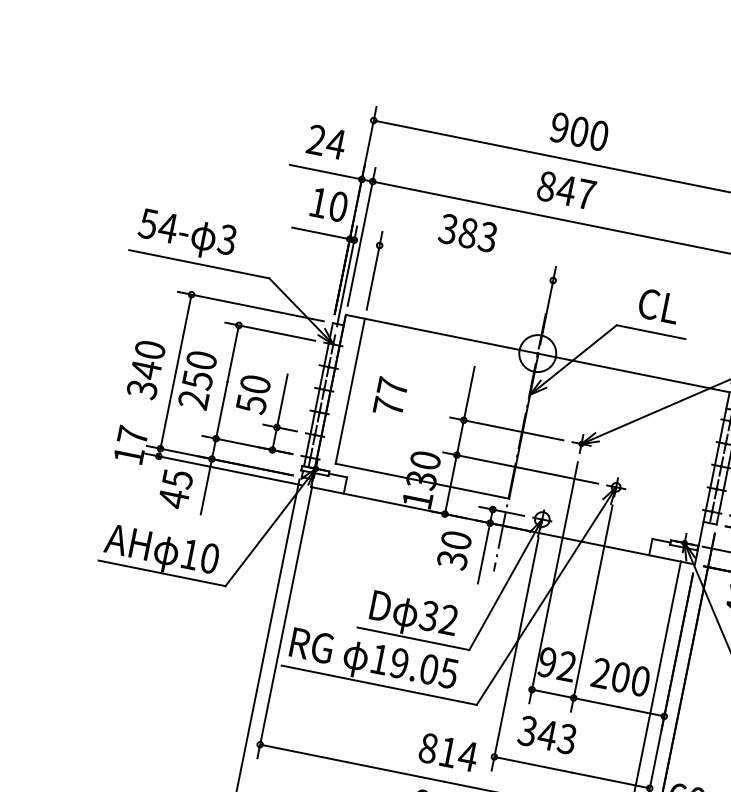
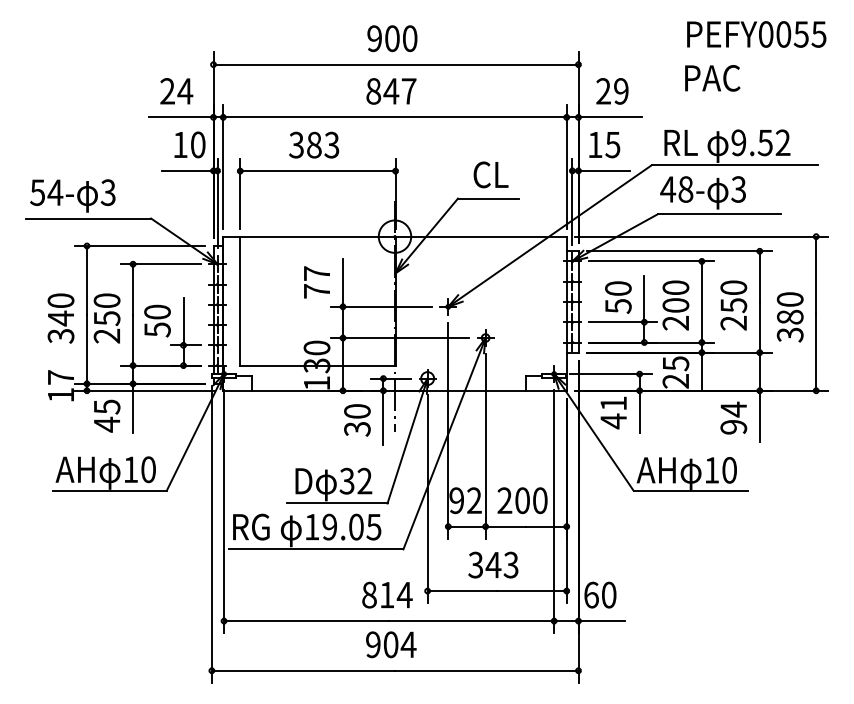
line: (465, 263) -> (317, 171), added
text: (390, 396) -> (316, 282), moved
text: (547, 734) -> (493, 564), moved

